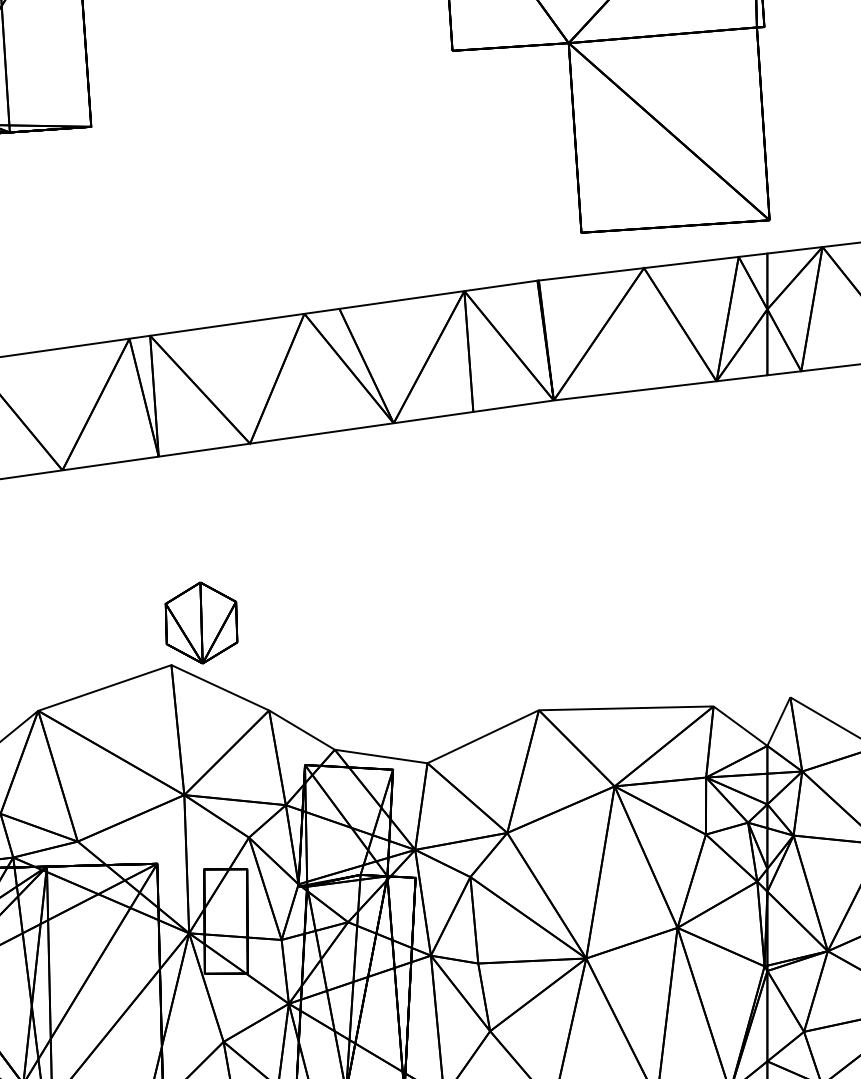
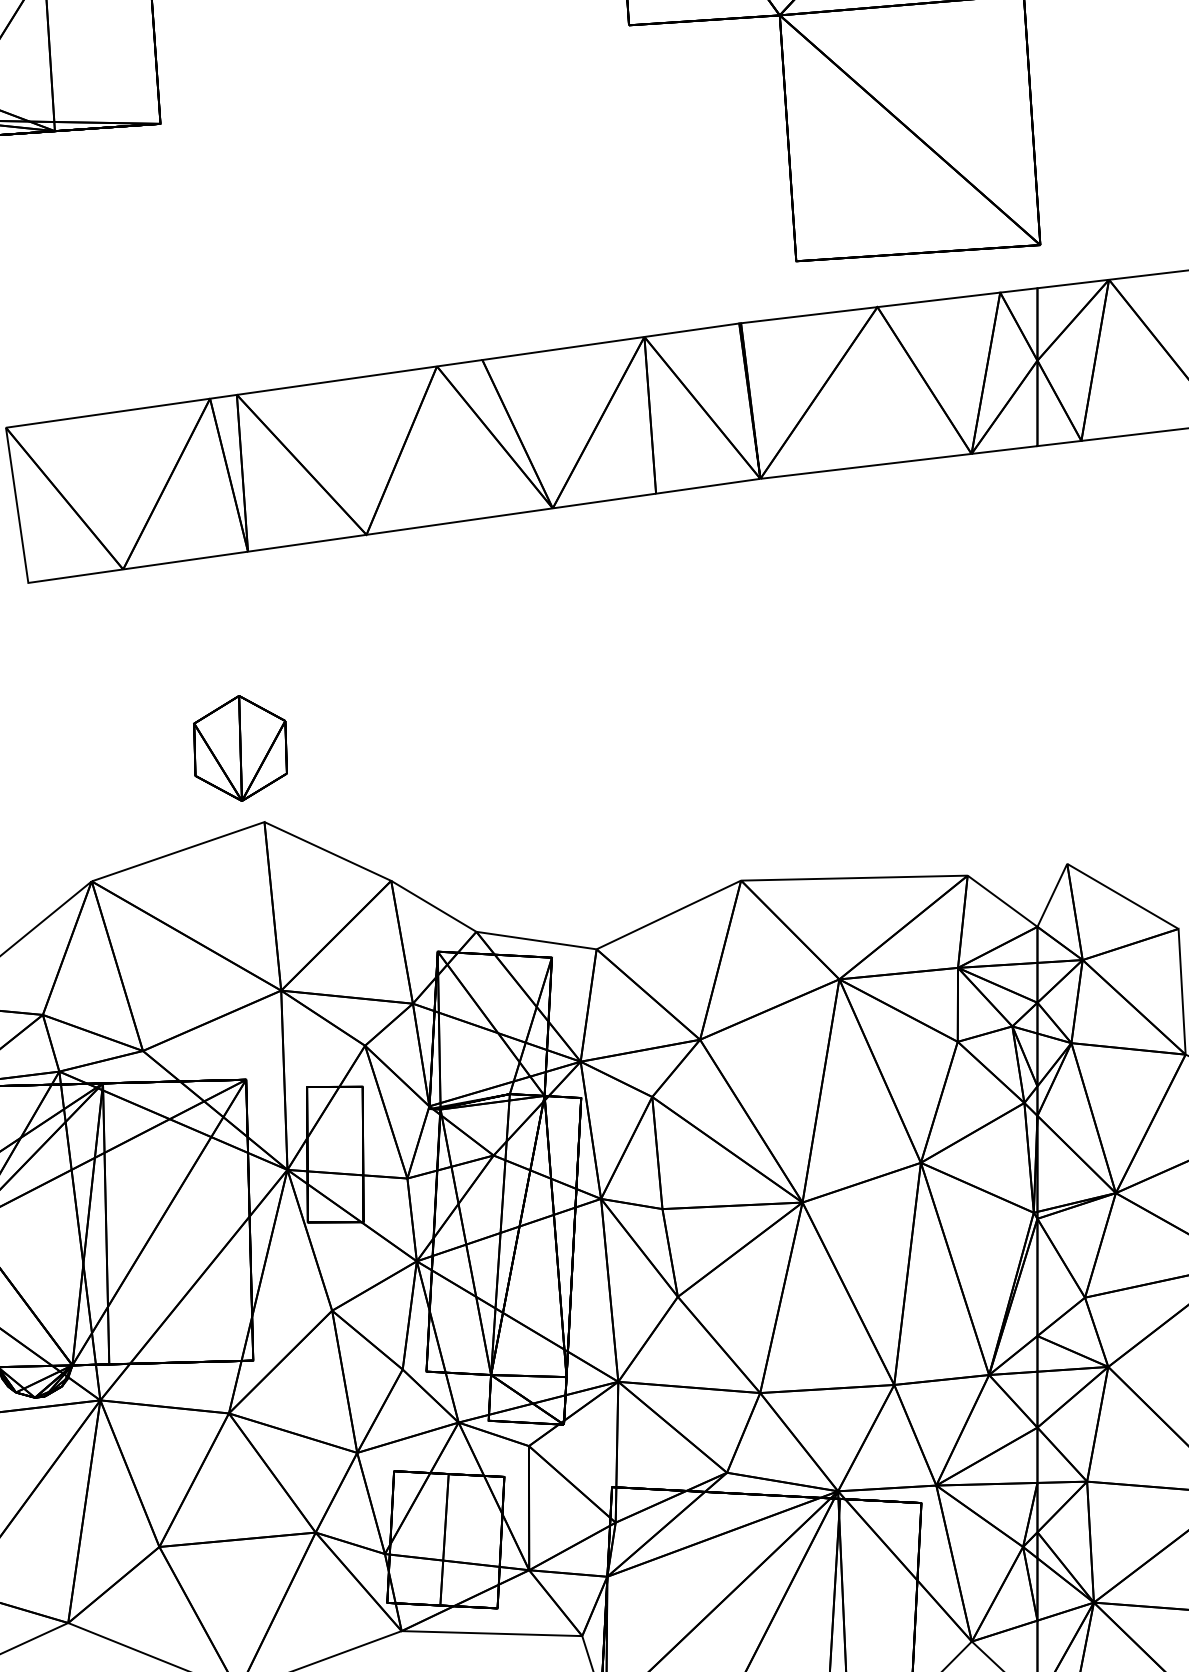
part: (201, 623) -> (240, 748), moved

